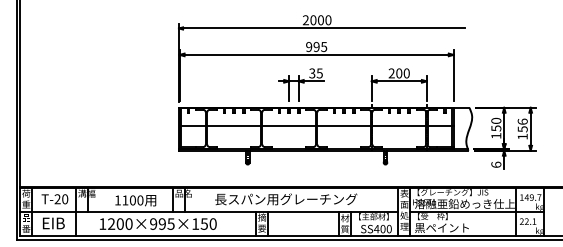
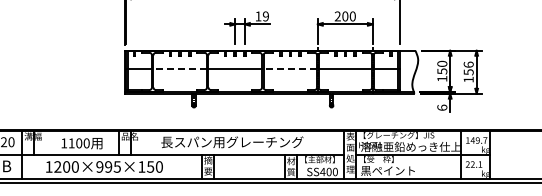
text: (315, 73) -> (261, 16), 35 -> 19
line: (233, 125) -> (179, 68), solid -> dashed
line: (344, 125) -> (290, 68), solid -> dashed

